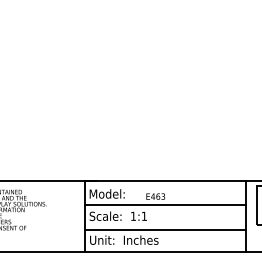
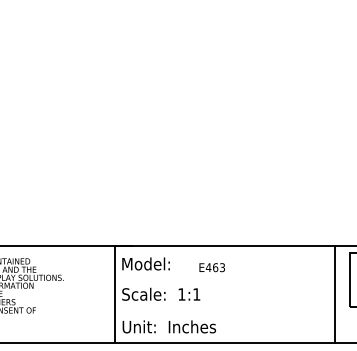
line: (164, 205) -> (224, 279), removed
line: (164, 230) -> (224, 313), removed

